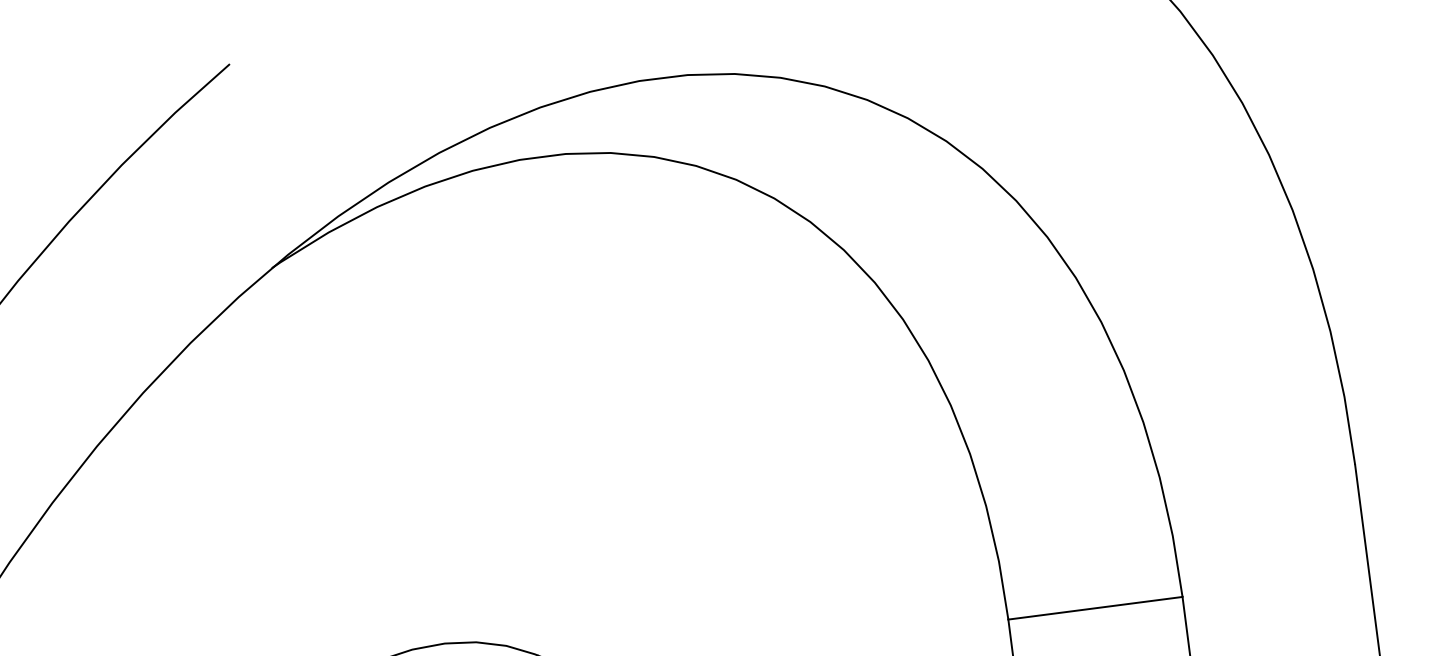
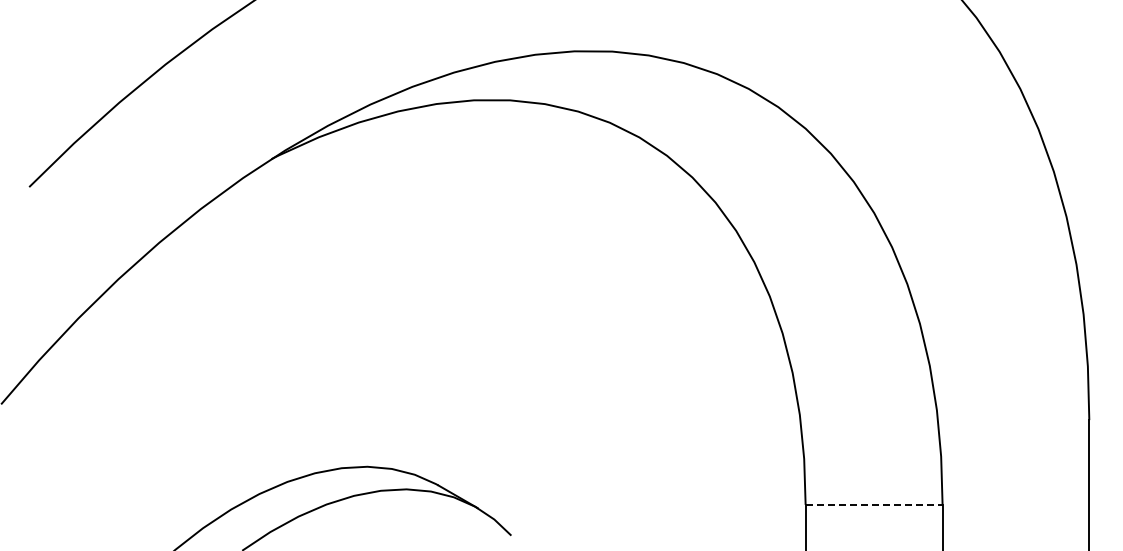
line: (1095, 607) -> (874, 504), solid -> dashed

